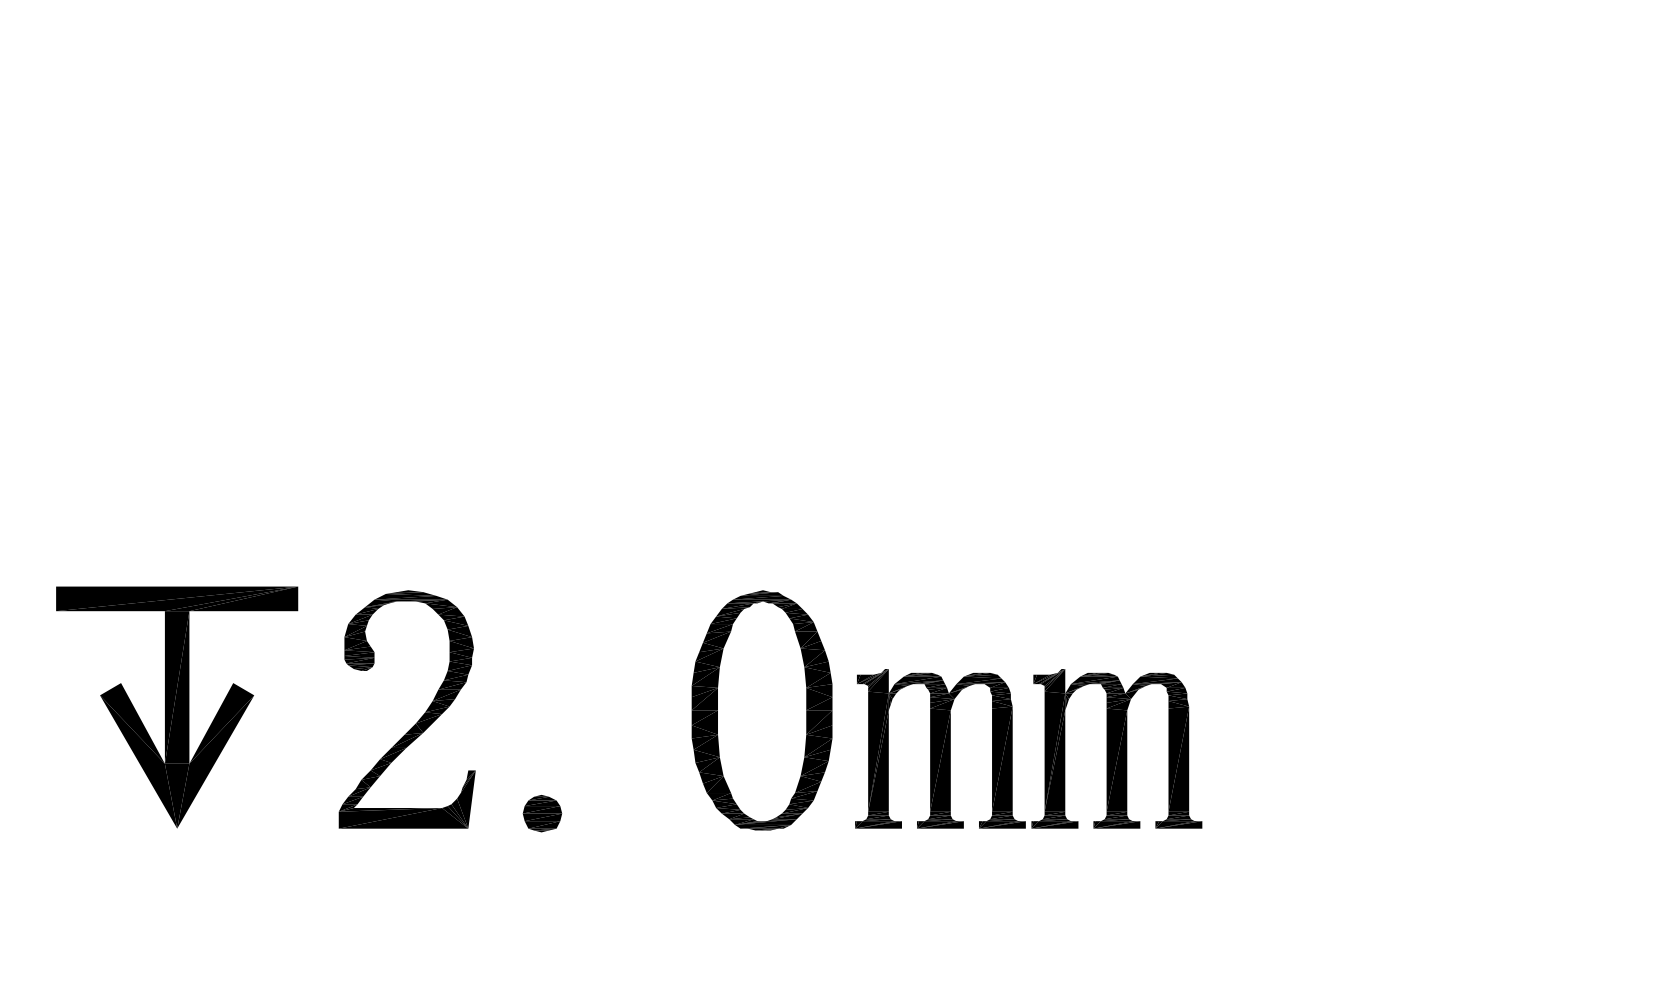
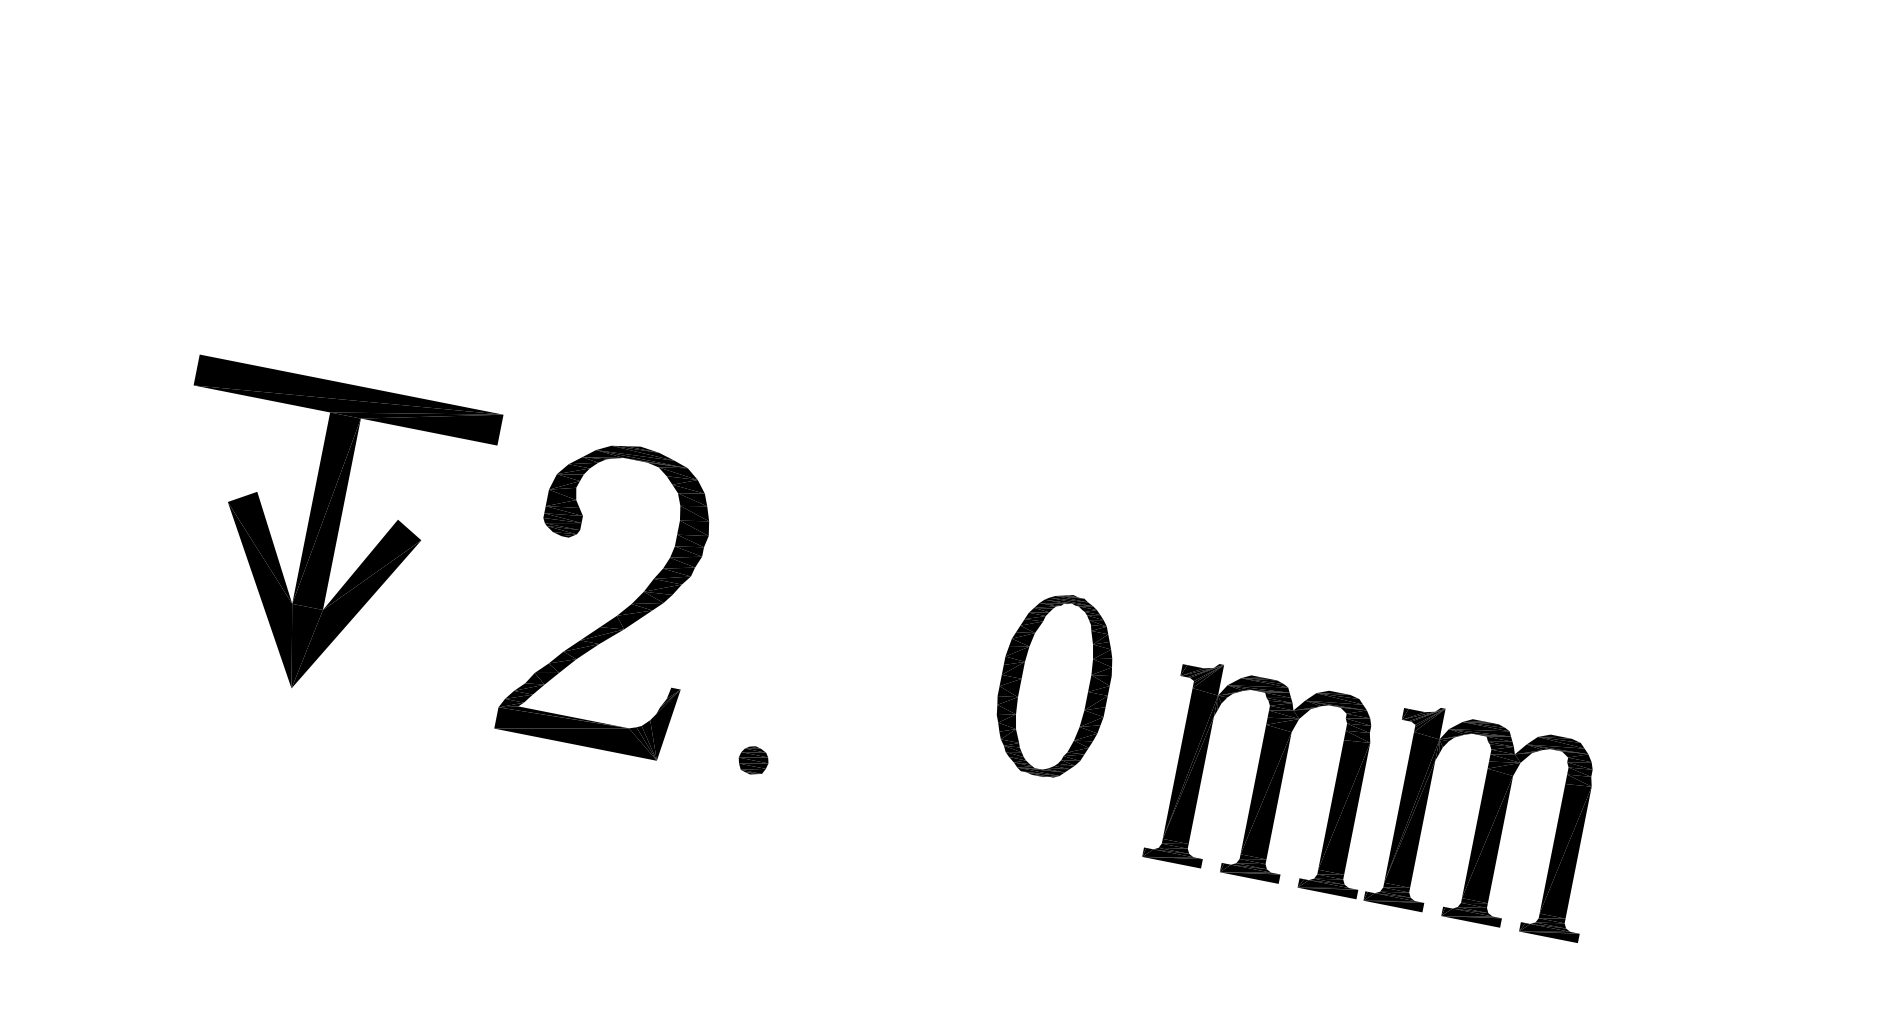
part: (761, 710) -> (1054, 685), size x0.6
part: (542, 813) -> (753, 760), size x0.6

